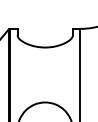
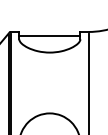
line: (44, 32) -> (49, 35), added

